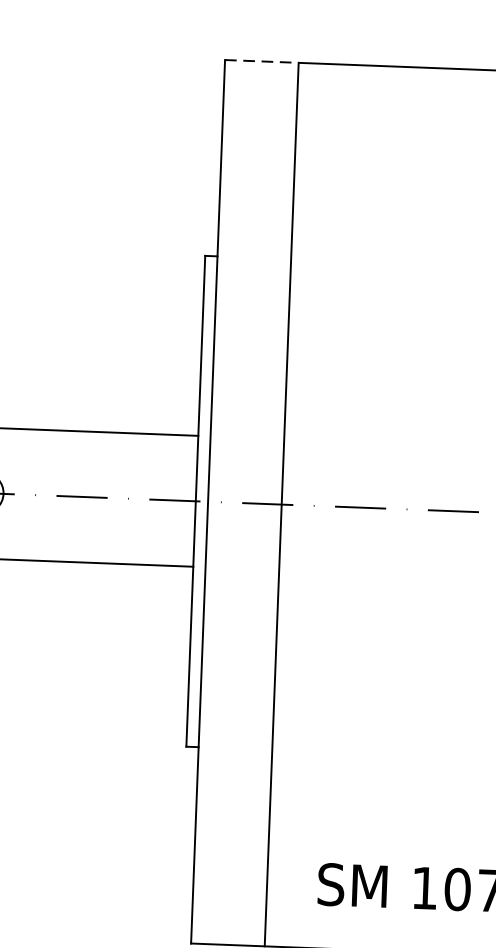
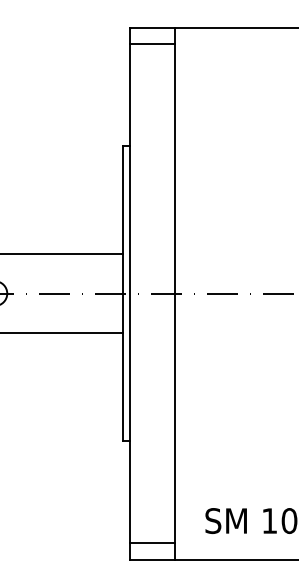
line: (263, 61) -> (153, 27), dashed -> solid
line: (260, 89) -> (152, 44), added
line: (228, 916) -> (152, 542), added

